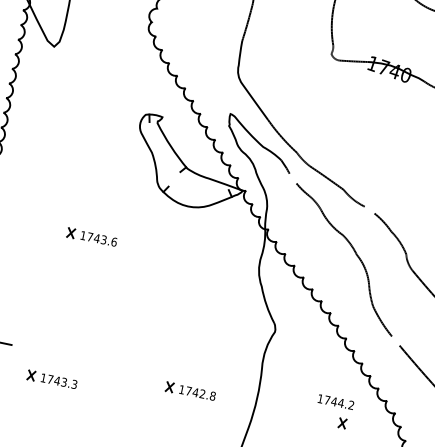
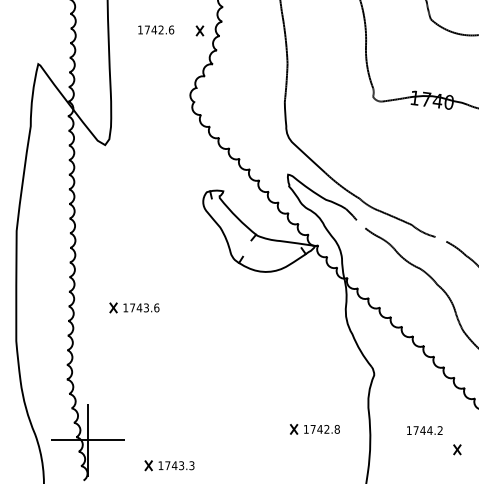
part: (92, 237) -> (134, 307), moved
part: (190, 391) -> (314, 429), moved
text: (335, 401) -> (424, 430), moved

